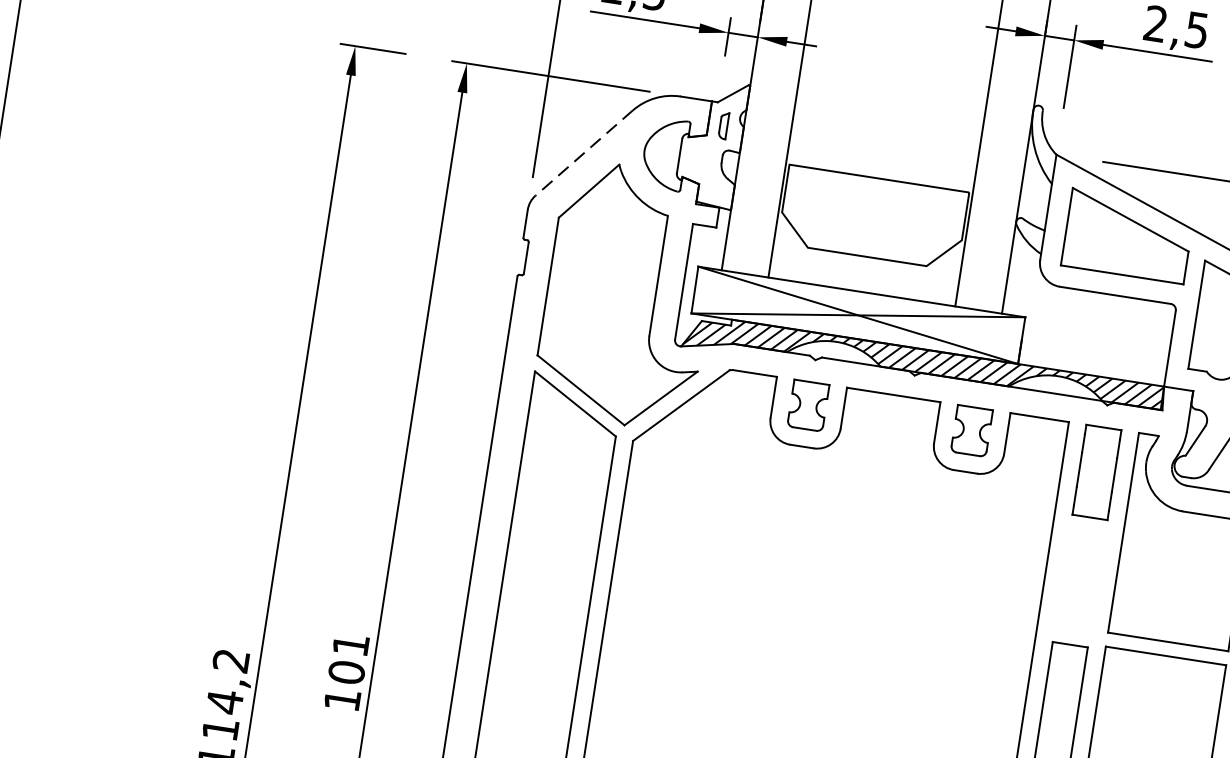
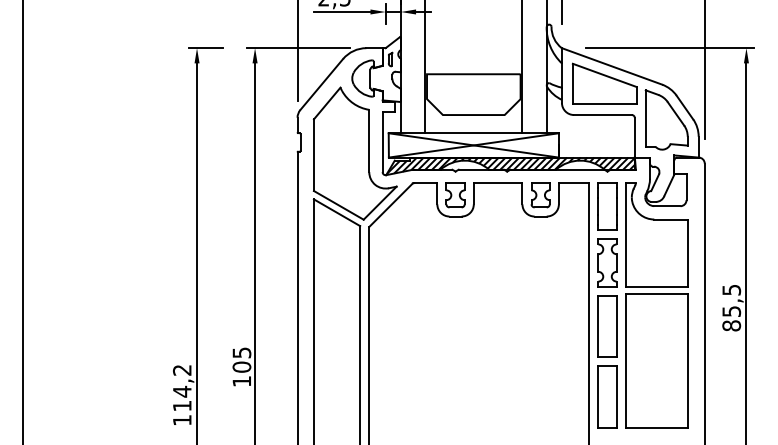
line: (583, 152) -> (321, 84), dashed -> solid
part: (1080, 580) -> (607, 262), added
text: (350, 644) -> (241, 352), 101 -> 105

